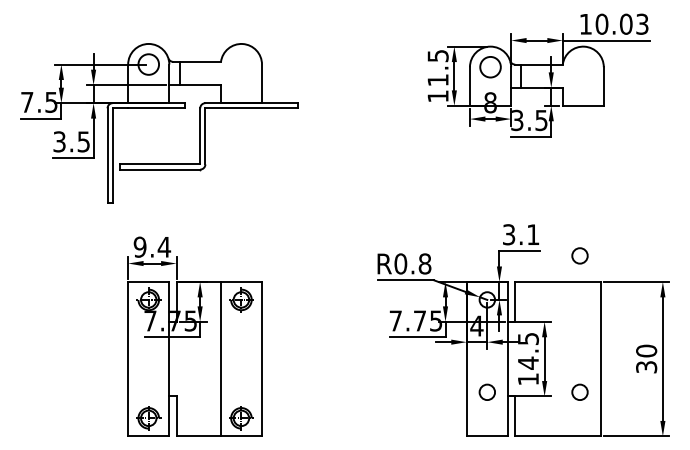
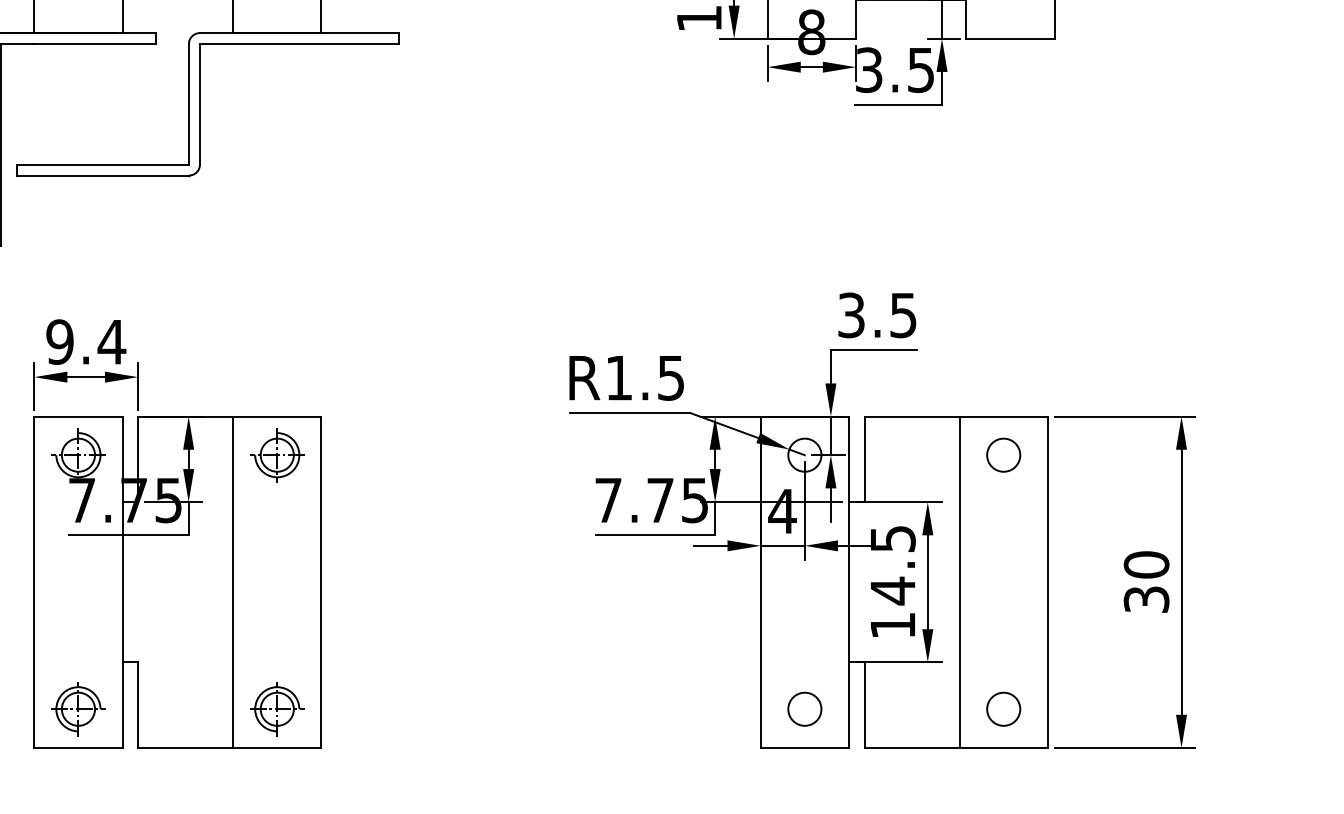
text: (533, 234) -> (903, 314), 3.1 -> 3.5
circle: (579, 255) -> (1002, 454), moved
text: (412, 263) -> (644, 377), R0.8 -> R1.5
line: (559, 358) -> (959, 580), added
circle: (486, 391) -> (803, 707), moved
circle: (579, 391) -> (1002, 707), moved

